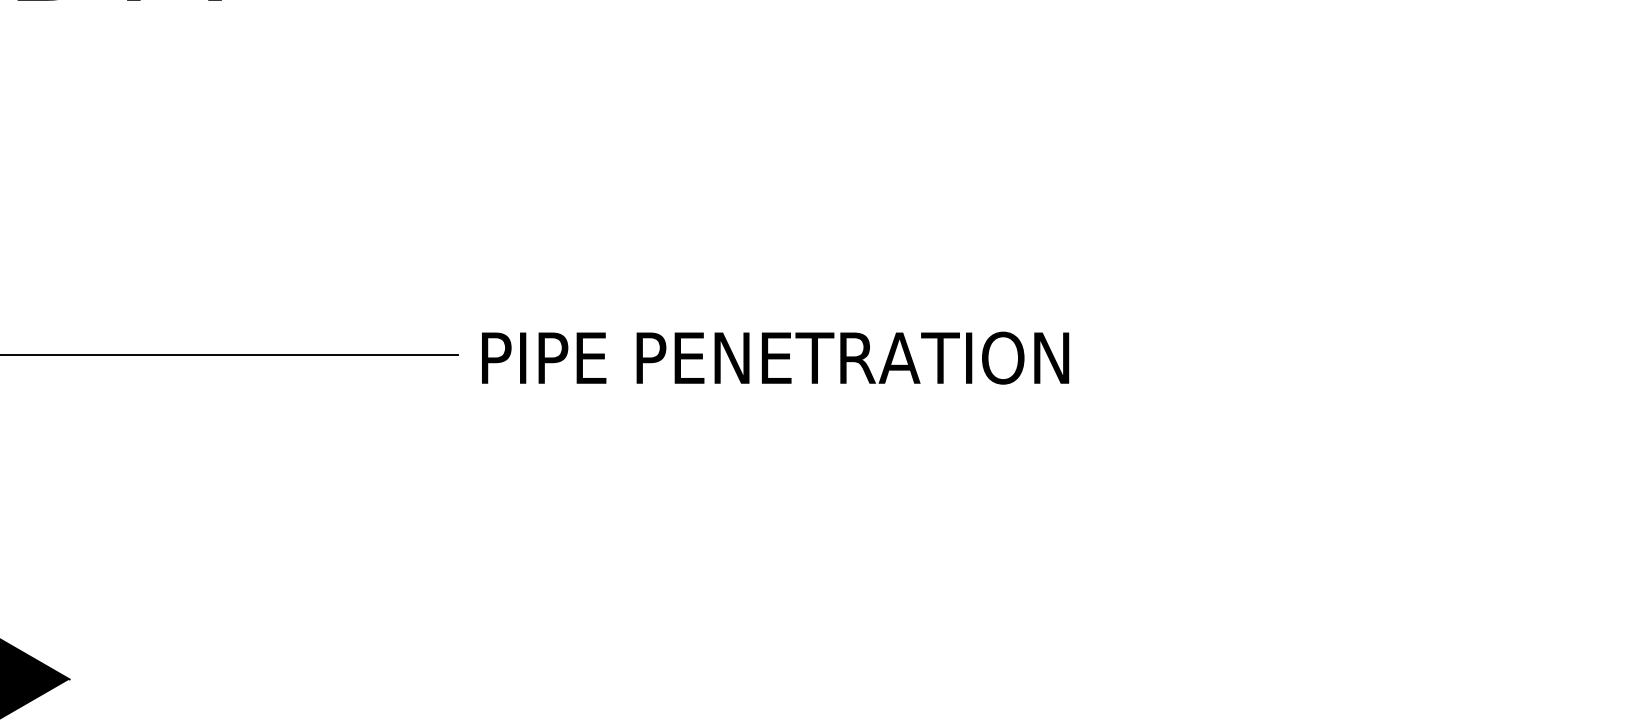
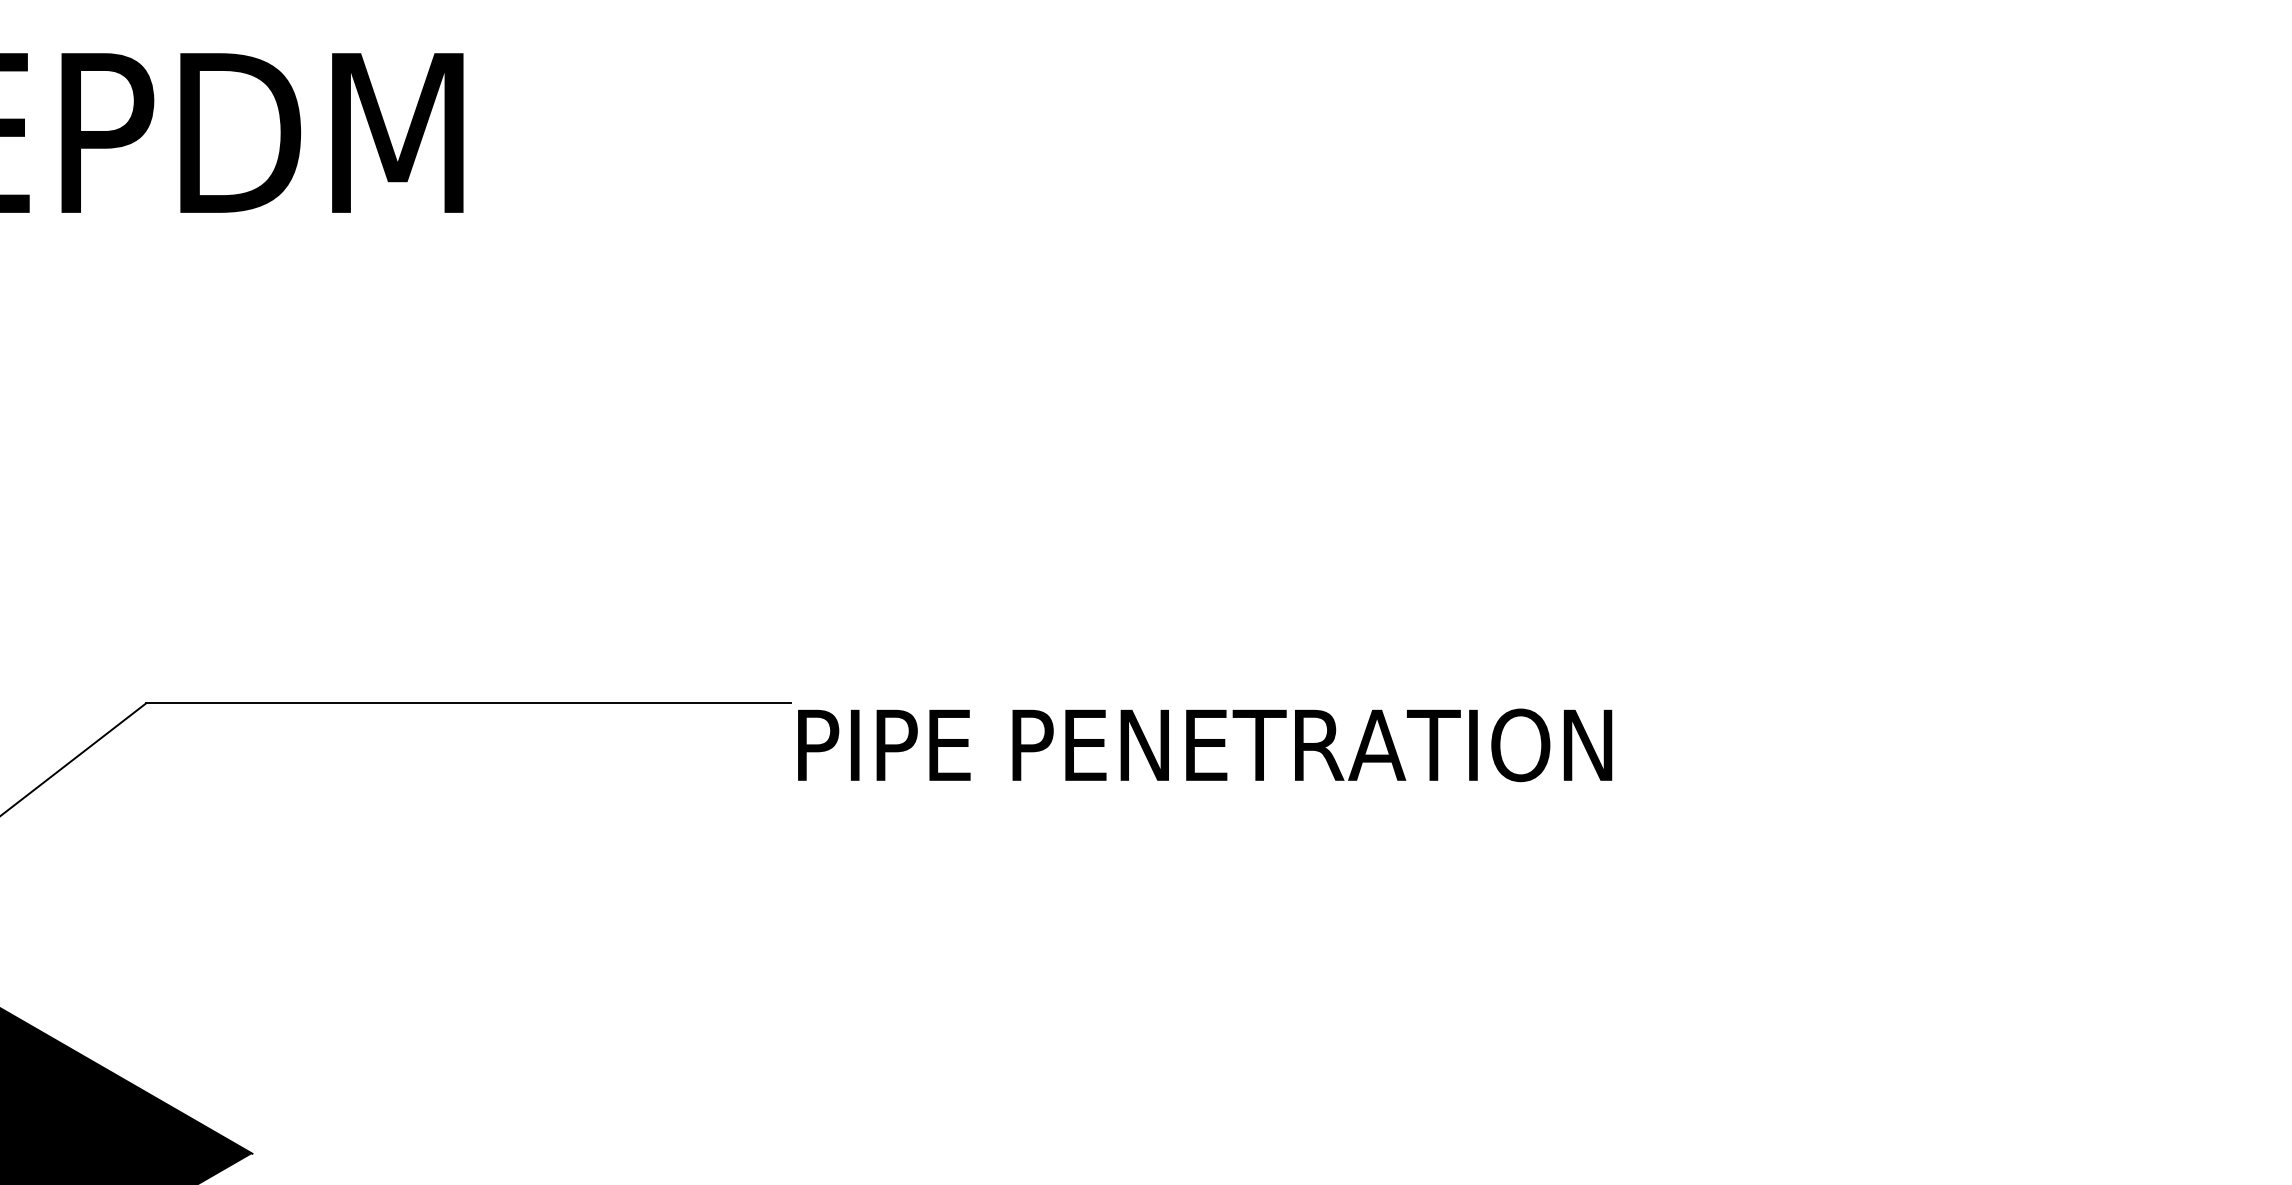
text: (775, 358) -> (1205, 745), moved

